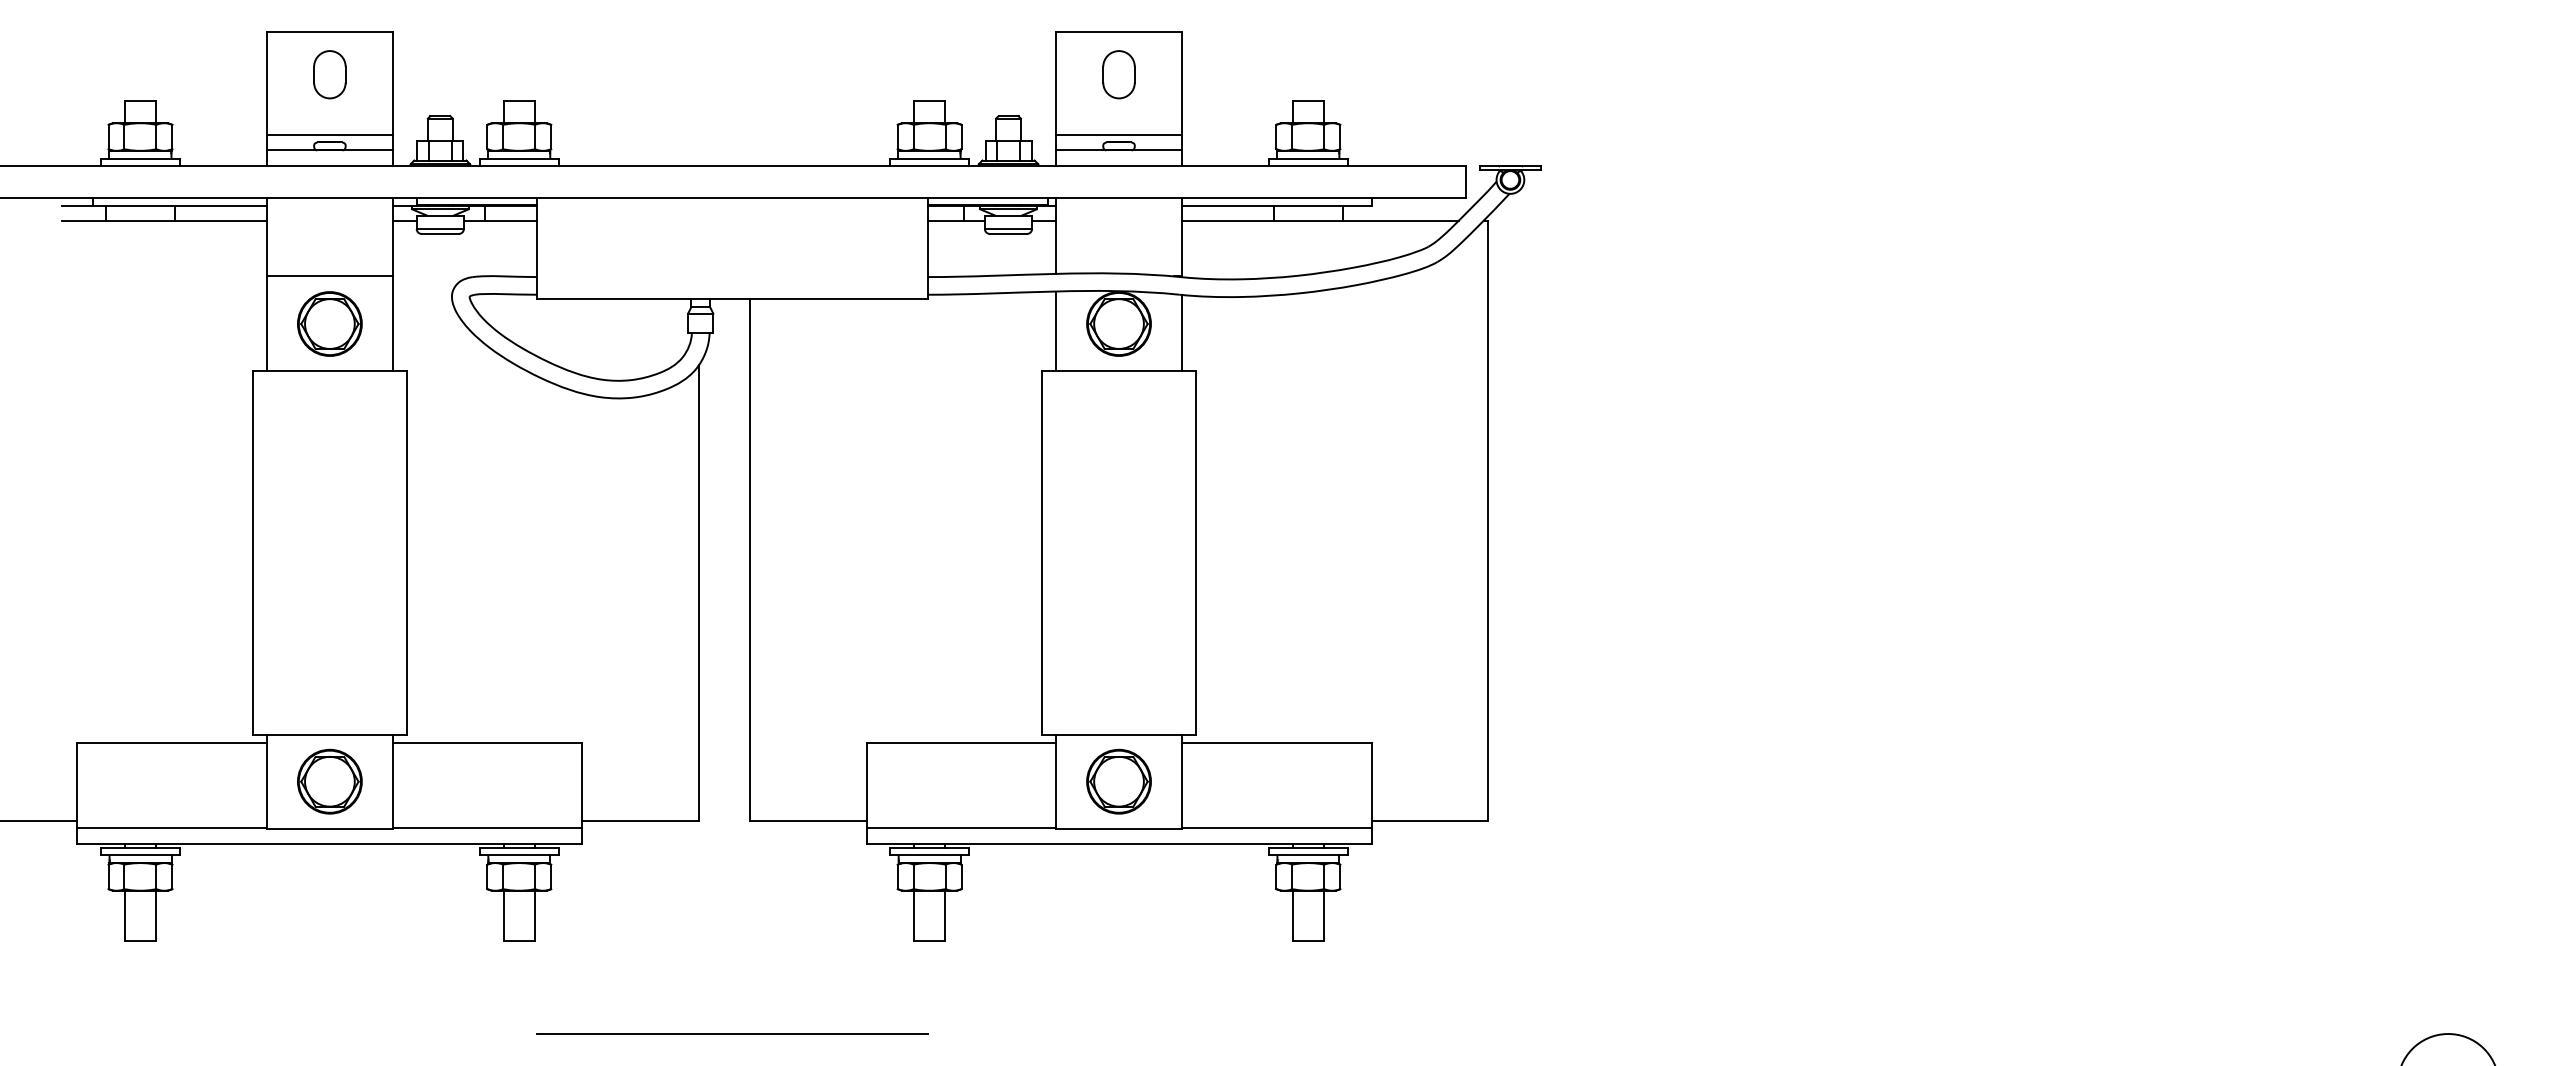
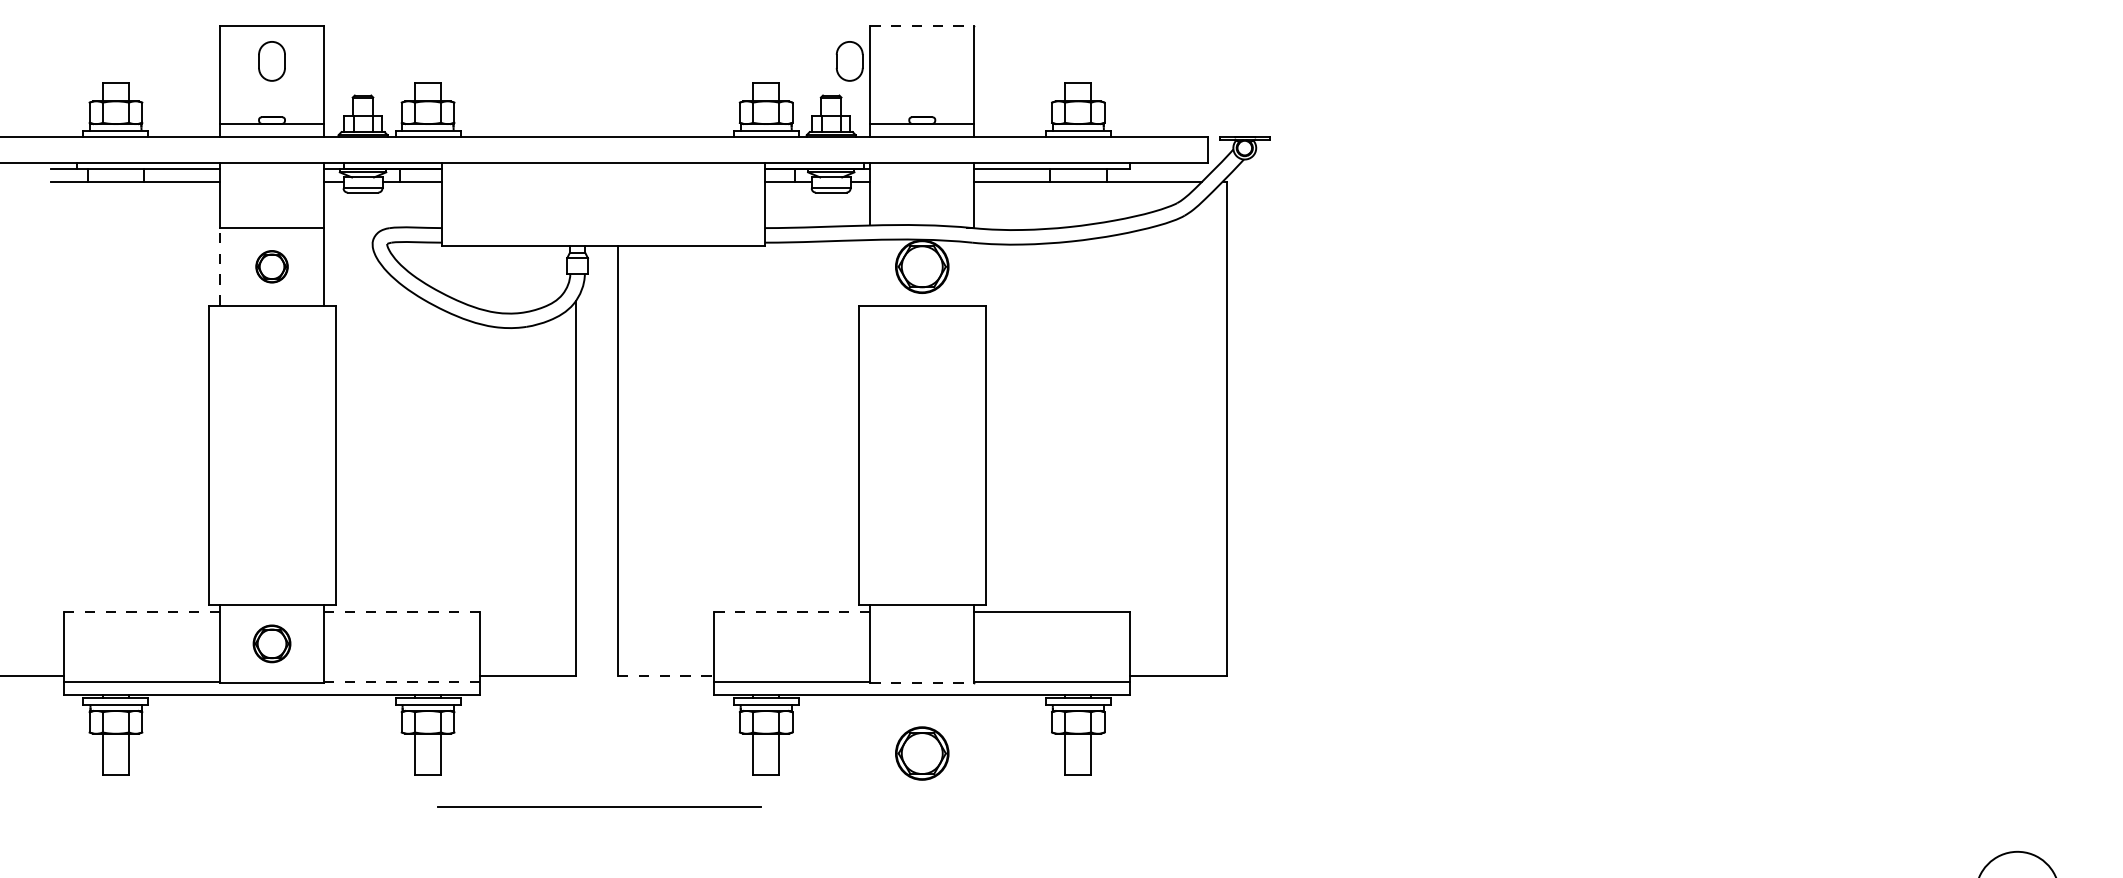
line: (1119, 32) -> (922, 26), solid -> dashed
part: (1118, 74) -> (849, 61), moved
line: (329, 134) -> (271, 110), removed
line: (1118, 134) -> (921, 110), removed
line: (266, 323) -> (219, 266), solid -> dashed
part: (329, 323) -> (271, 266), size x0.6
line: (1055, 331) -> (869, 272), removed
line: (1182, 333) -> (974, 274), removed
line: (172, 742) -> (142, 611), solid -> dashed
line: (487, 742) -> (401, 611), solid -> dashed
line: (961, 742) -> (792, 611), solid -> dashed
part: (329, 781) -> (271, 643), size x0.7
part: (1118, 781) -> (921, 753), moved
line: (808, 820) -> (666, 675), solid -> dashed
line: (487, 827) -> (401, 681), solid -> dashed
line: (1119, 829) -> (922, 683), solid -> dashed
line: (732, 1033) -> (599, 806), moved

